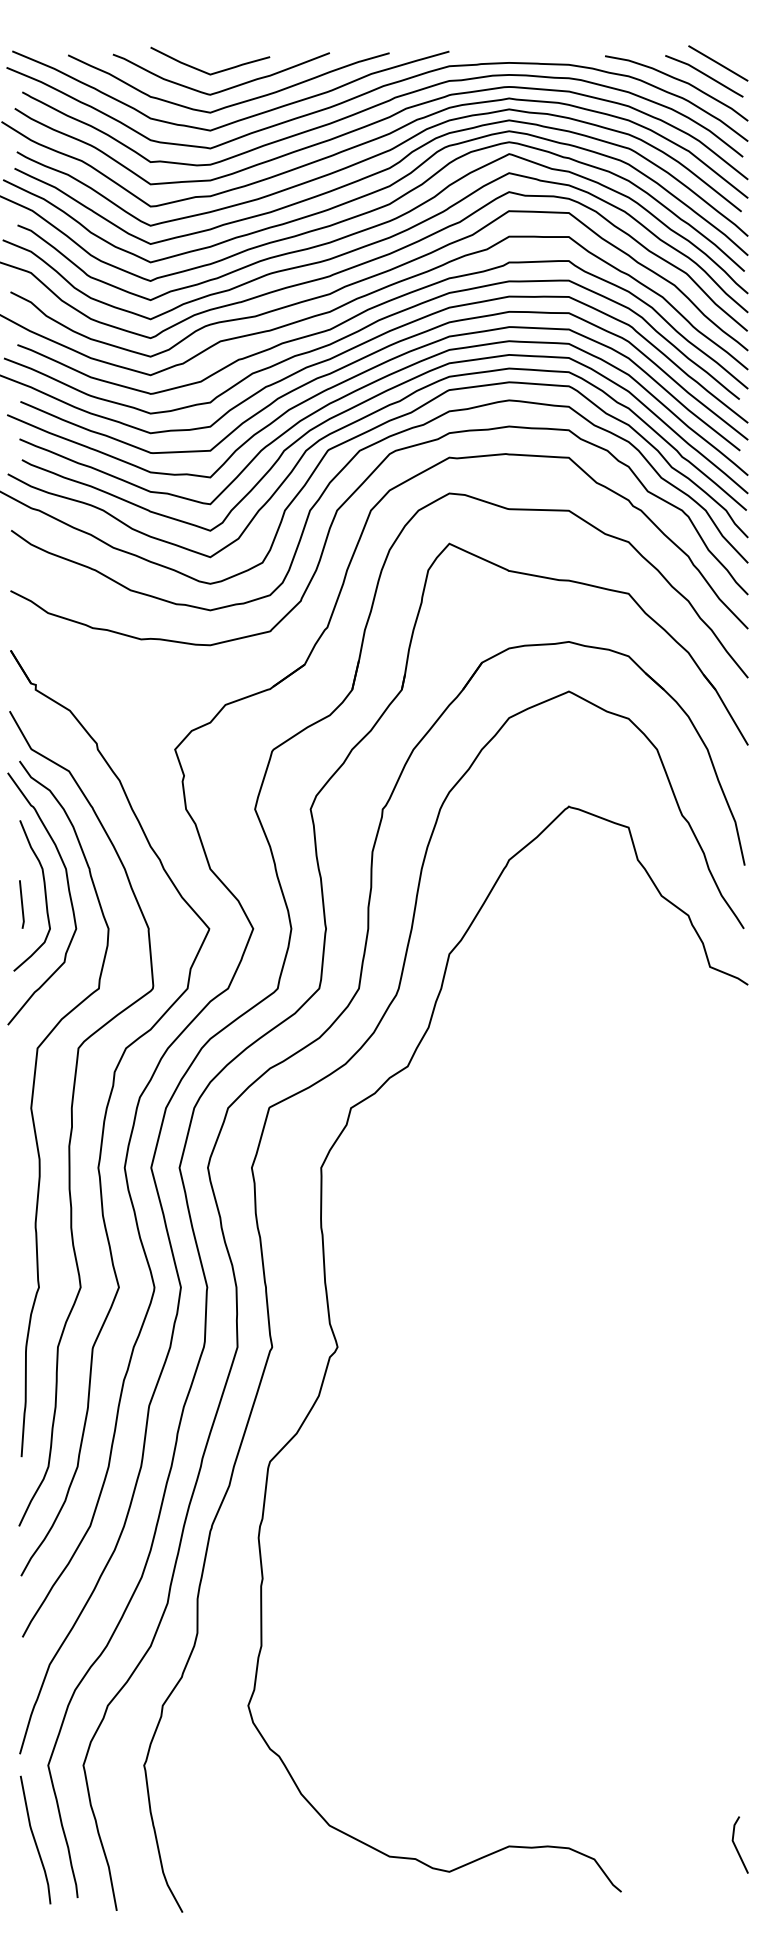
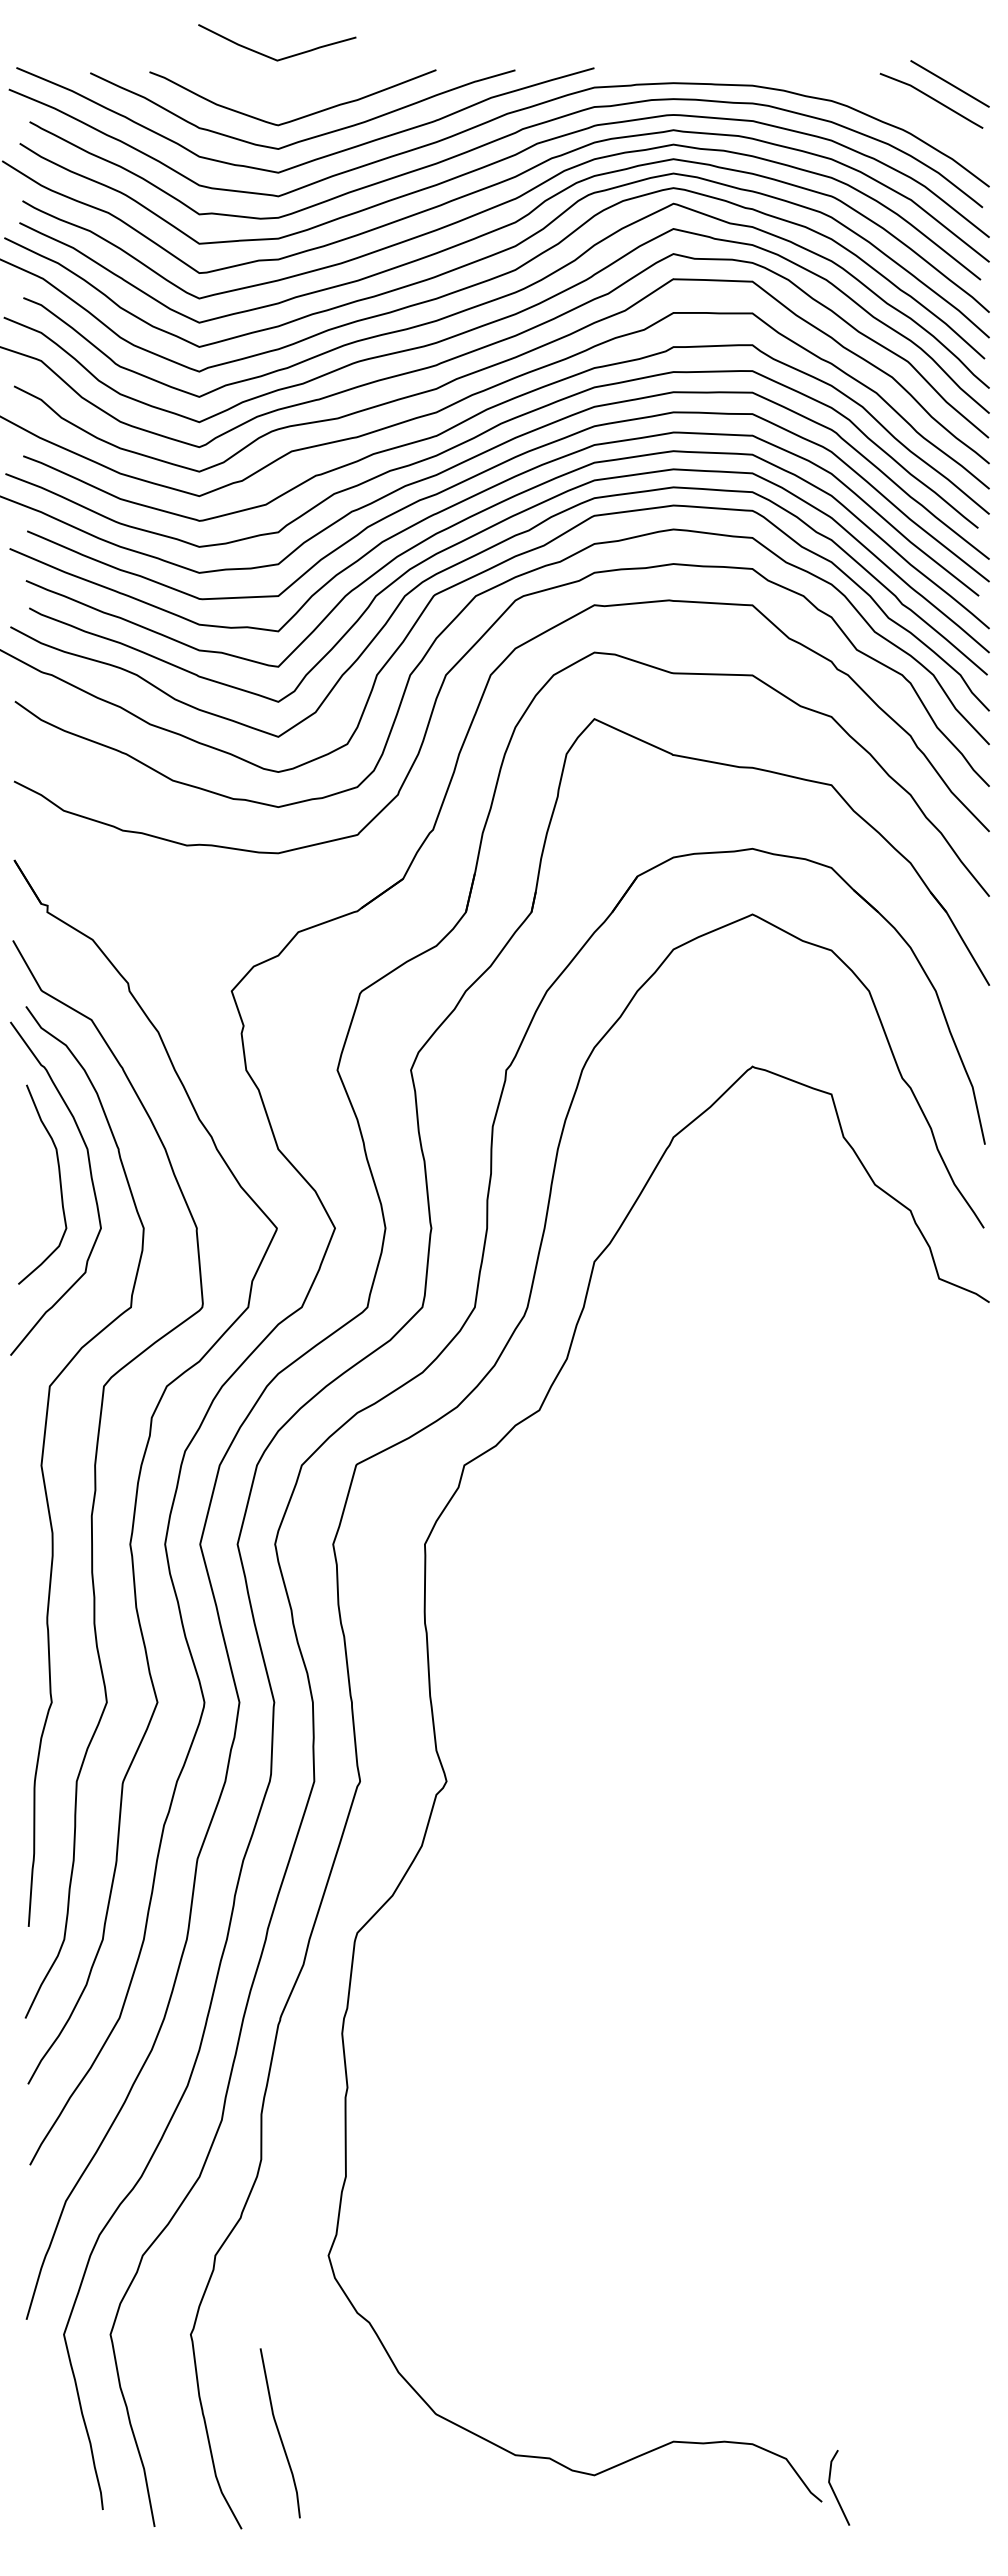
curve: (205, 71) -> (270, 56), moved
curve: (680, 81) -> (899, 107), removed
line: (21, 904) -> (28, 1196), removed
curve: (35, 1840) -> (279, 2433), moved
line: (736, 1846) -> (833, 2489), moved

